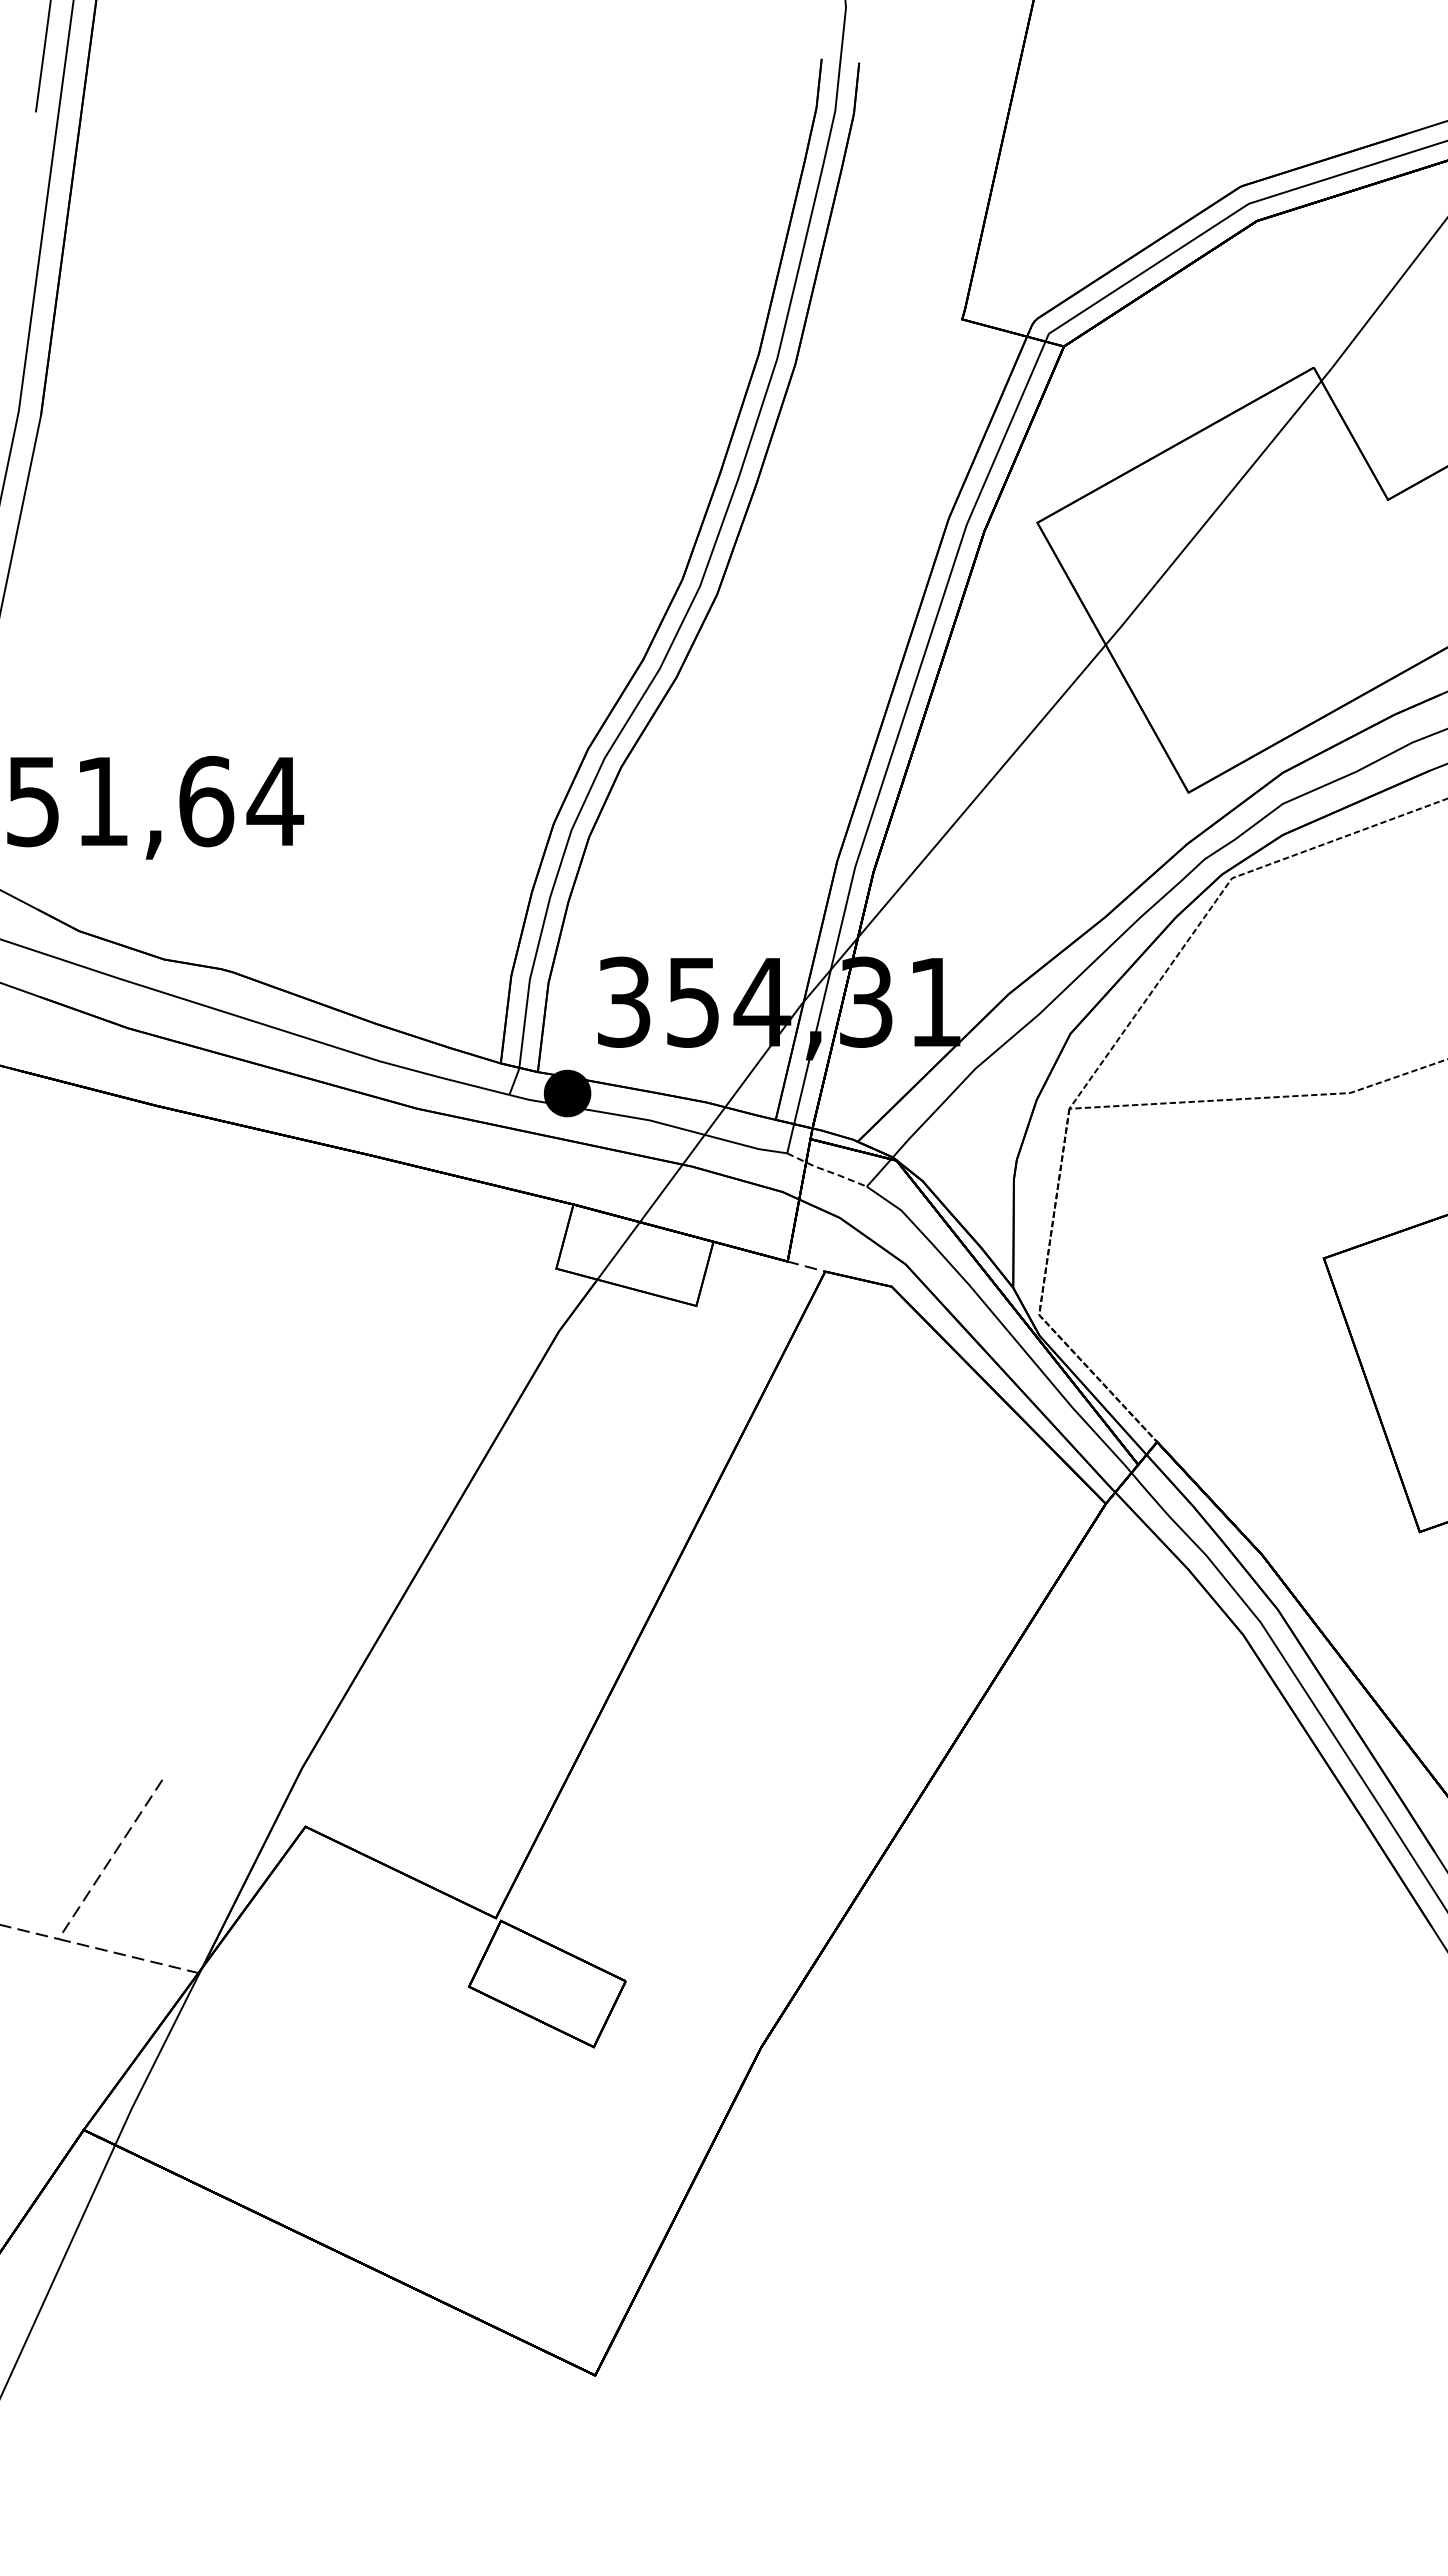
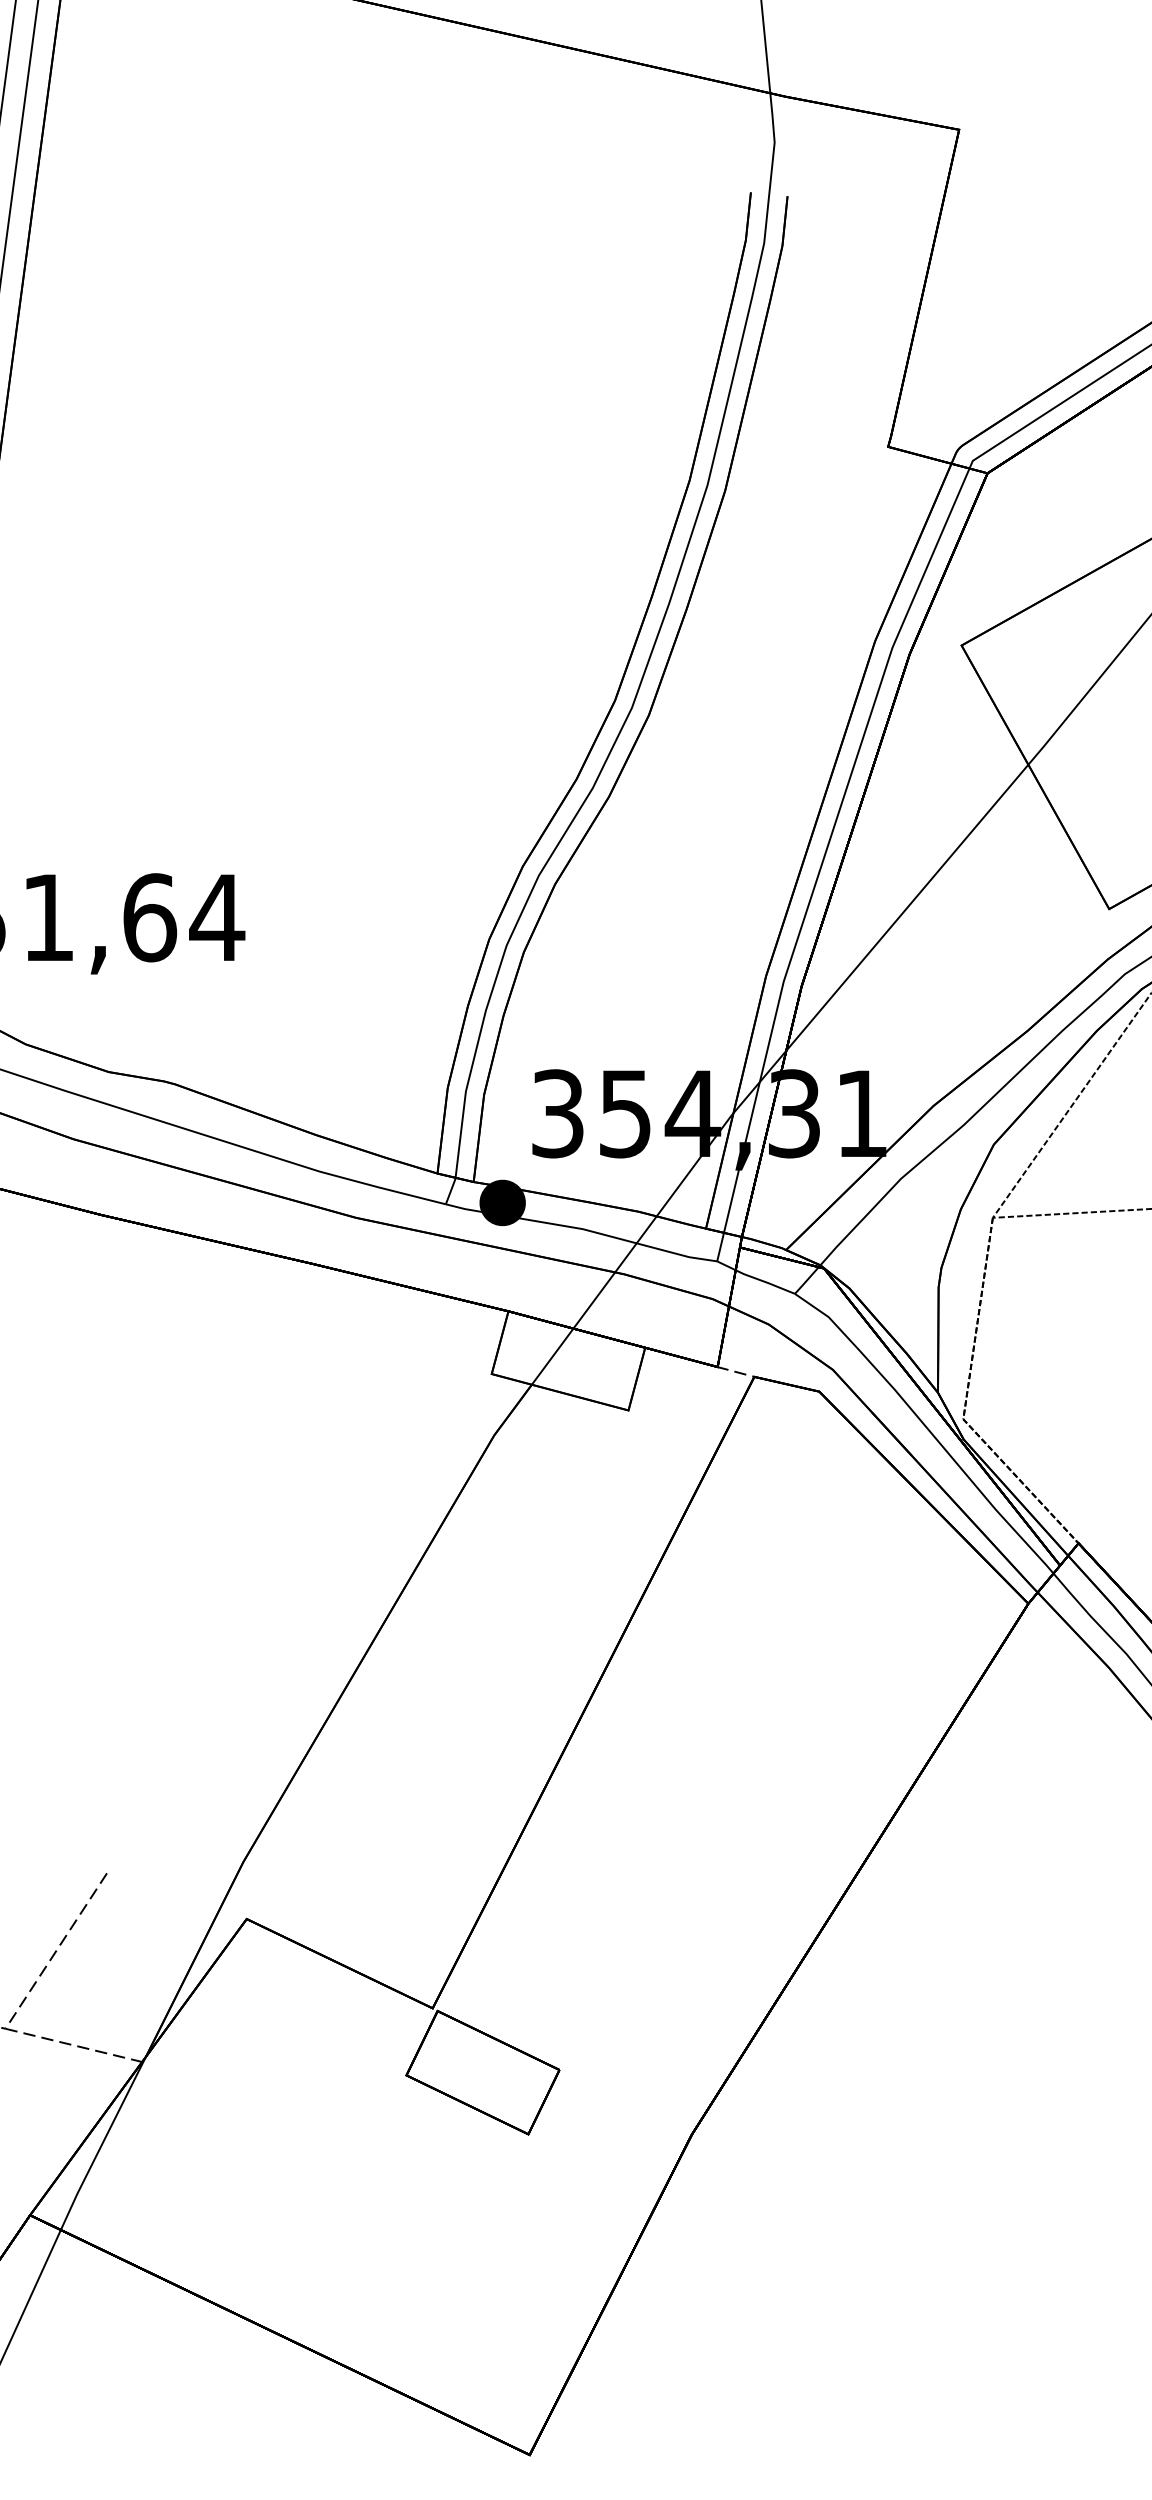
line: (826, 1170) -> (755, 1278), dashed -> solid

